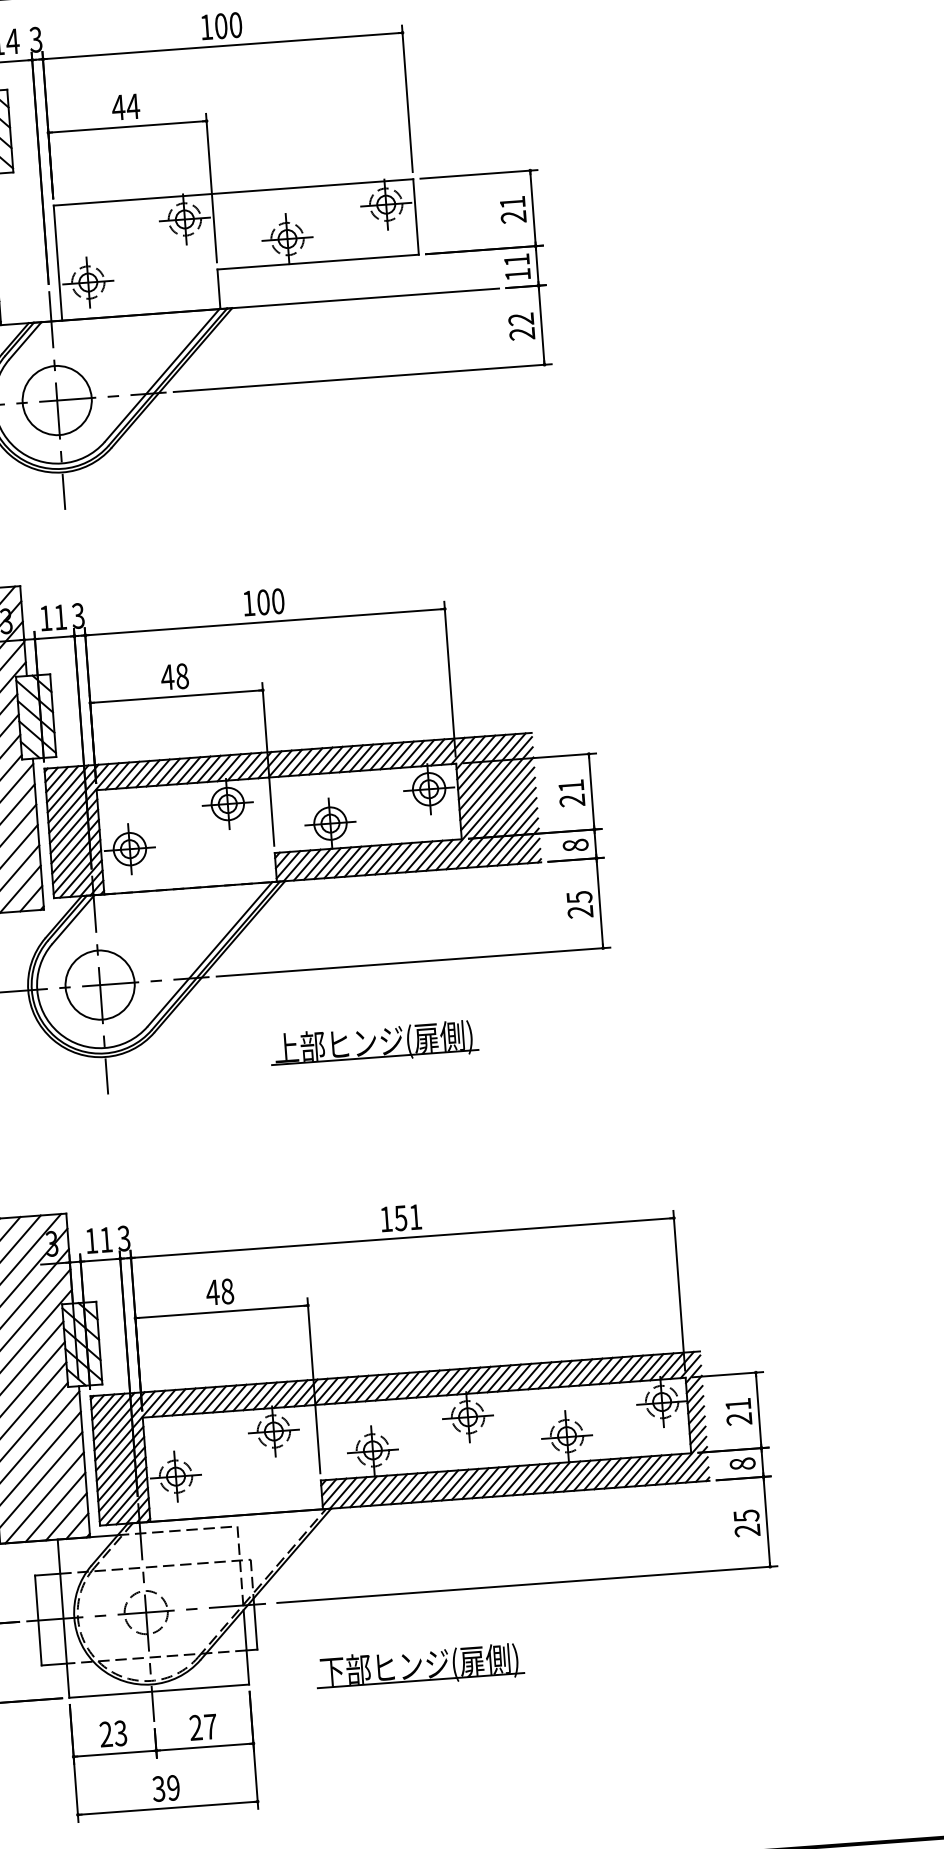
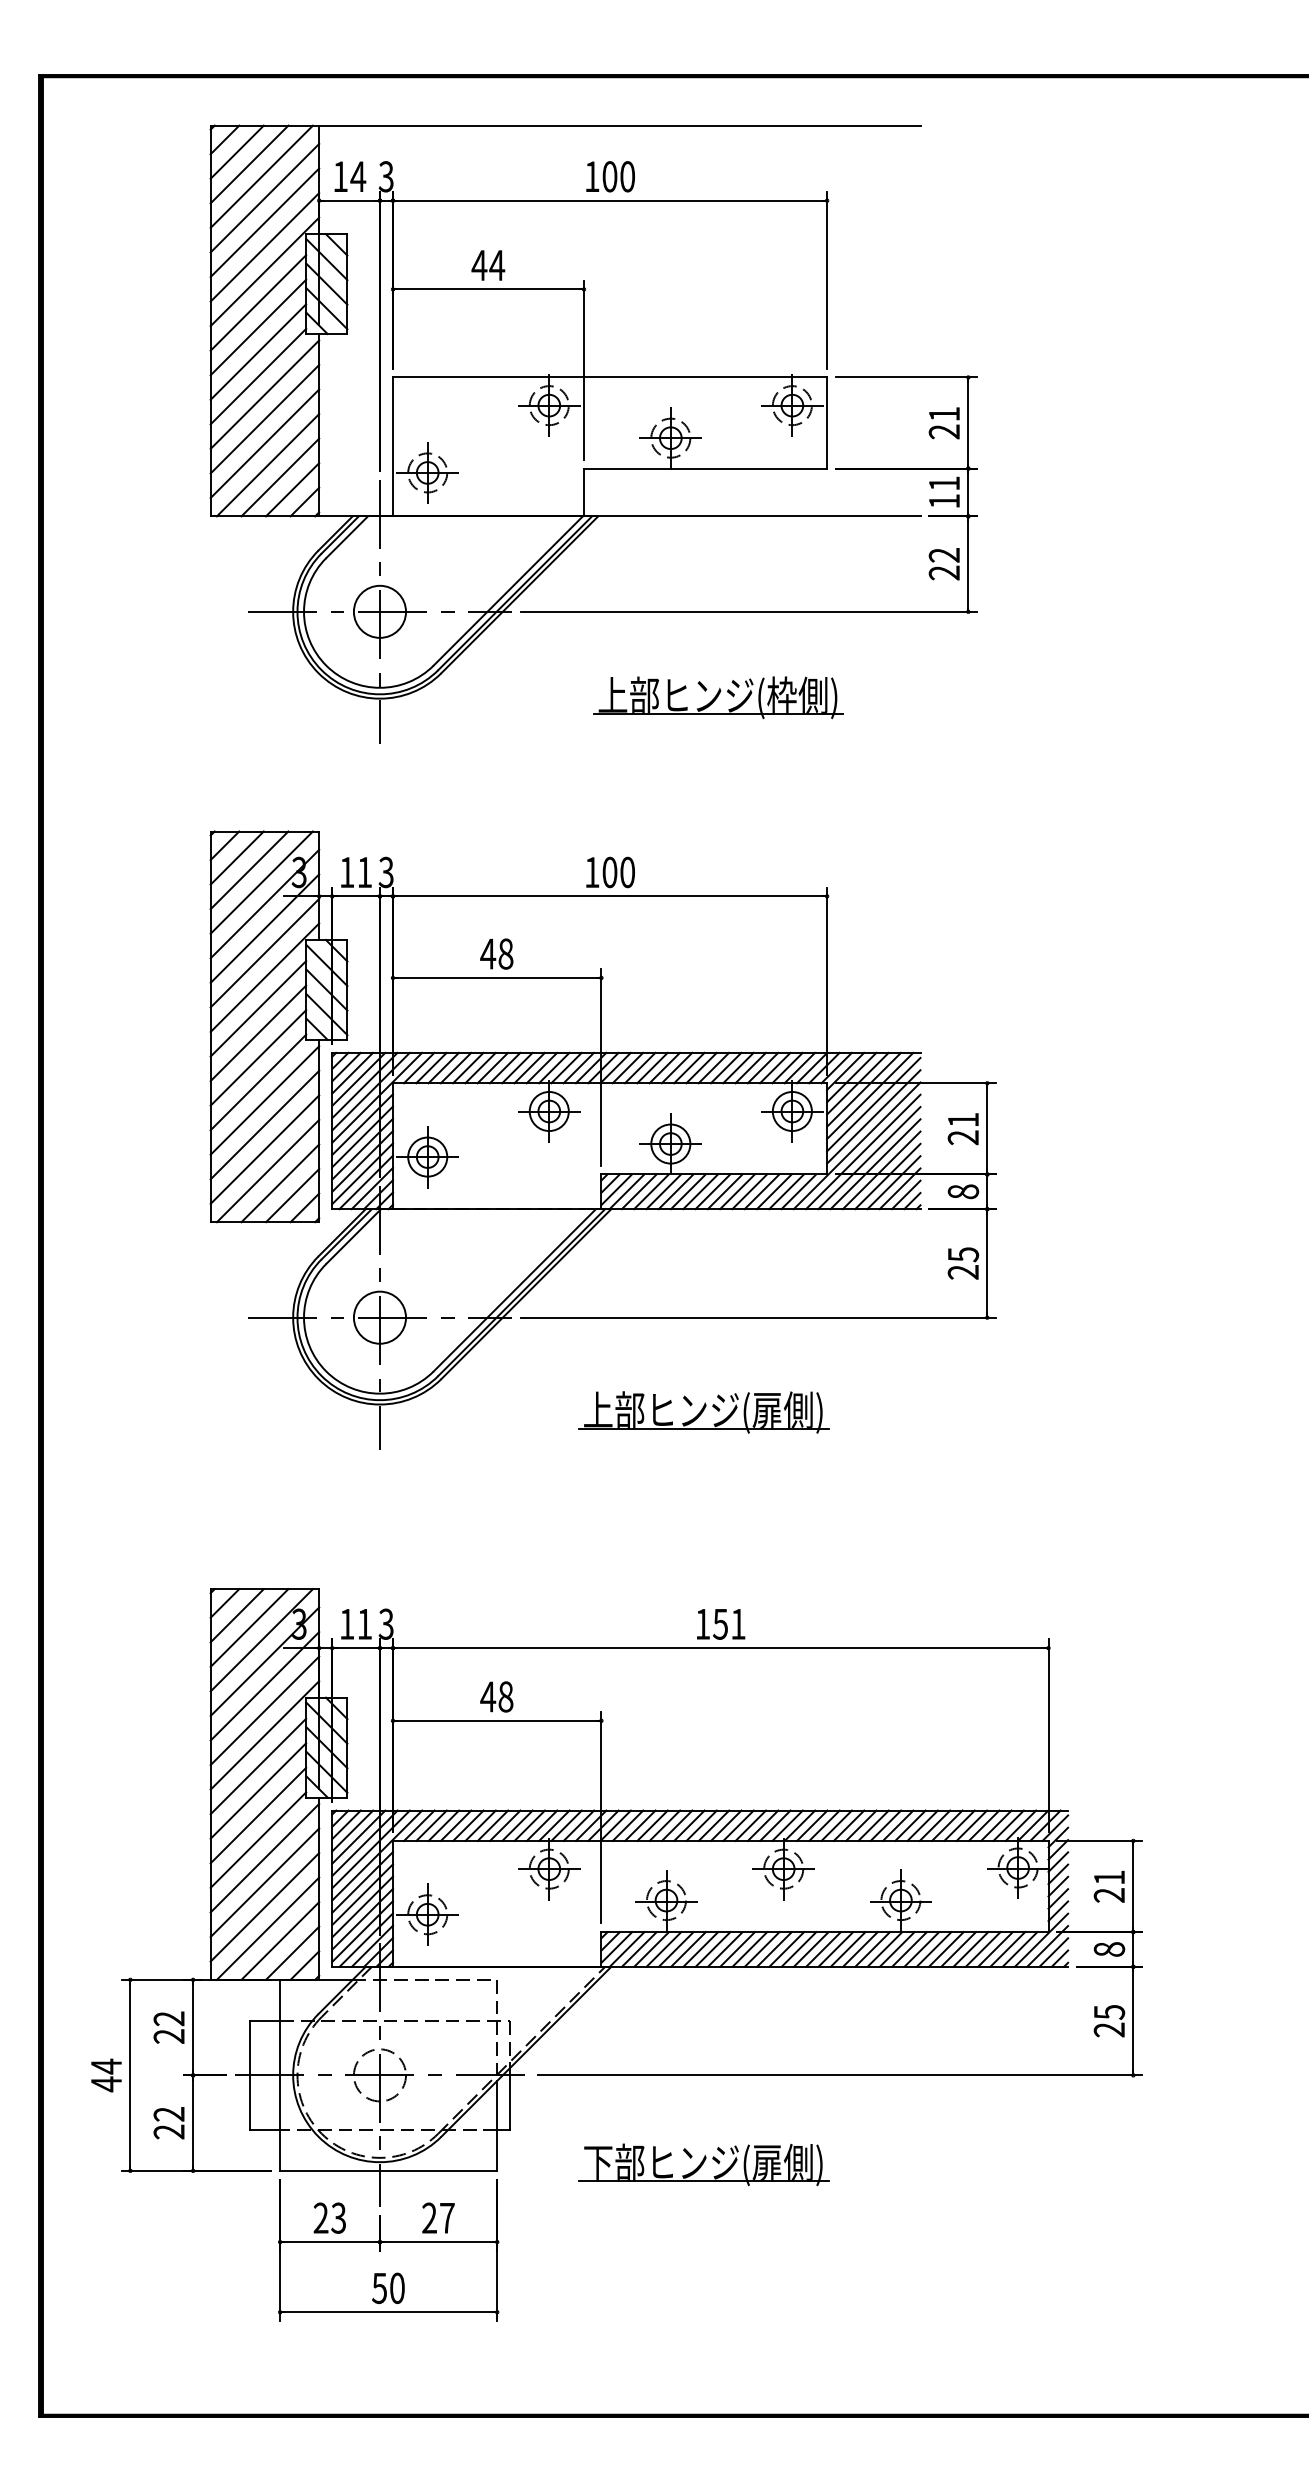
circle: (56, 400) -> (379, 611), size x0.62
part: (342, 450) -> (718, 697), added
circle: (99, 984) -> (379, 1317), size x0.62
text: (166, 1788) -> (388, 2288), 39 -> 50

